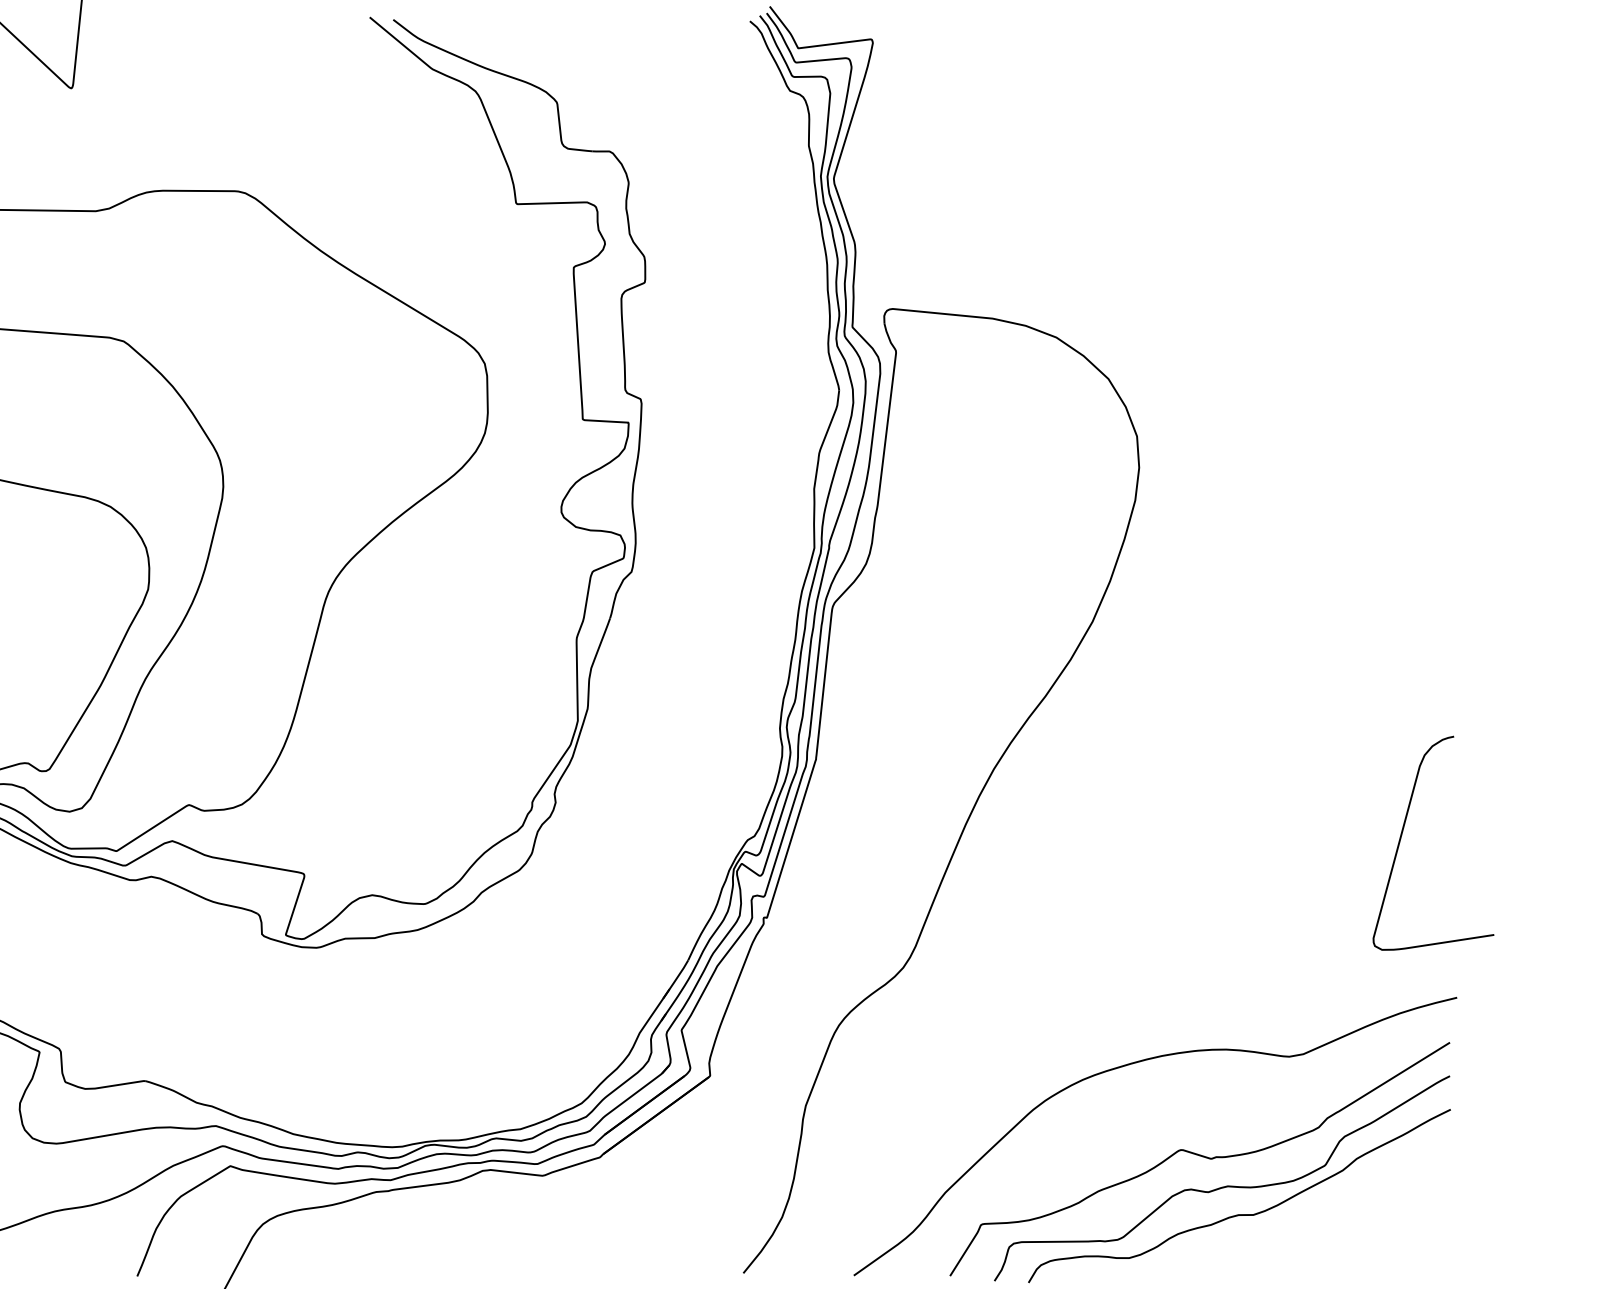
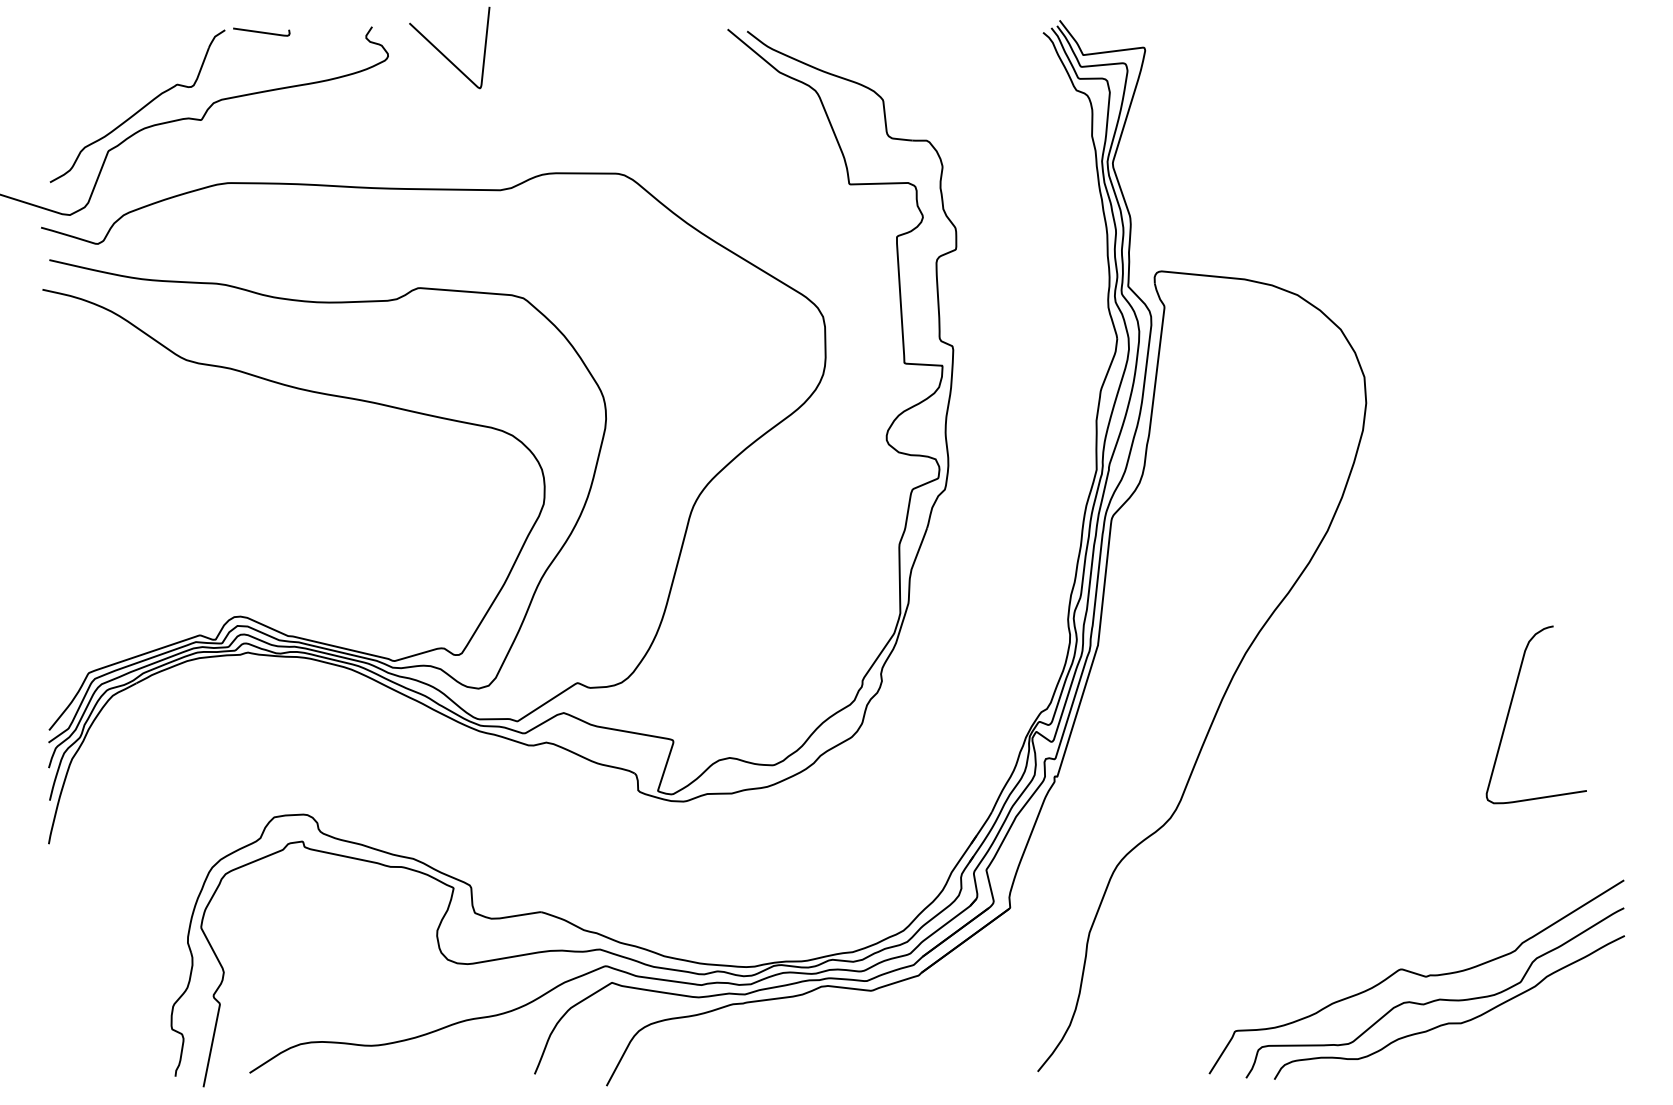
curve: (1403, 833) -> (1511, 706), moved
curve: (1138, 1063) -> (1365, 897), removed

